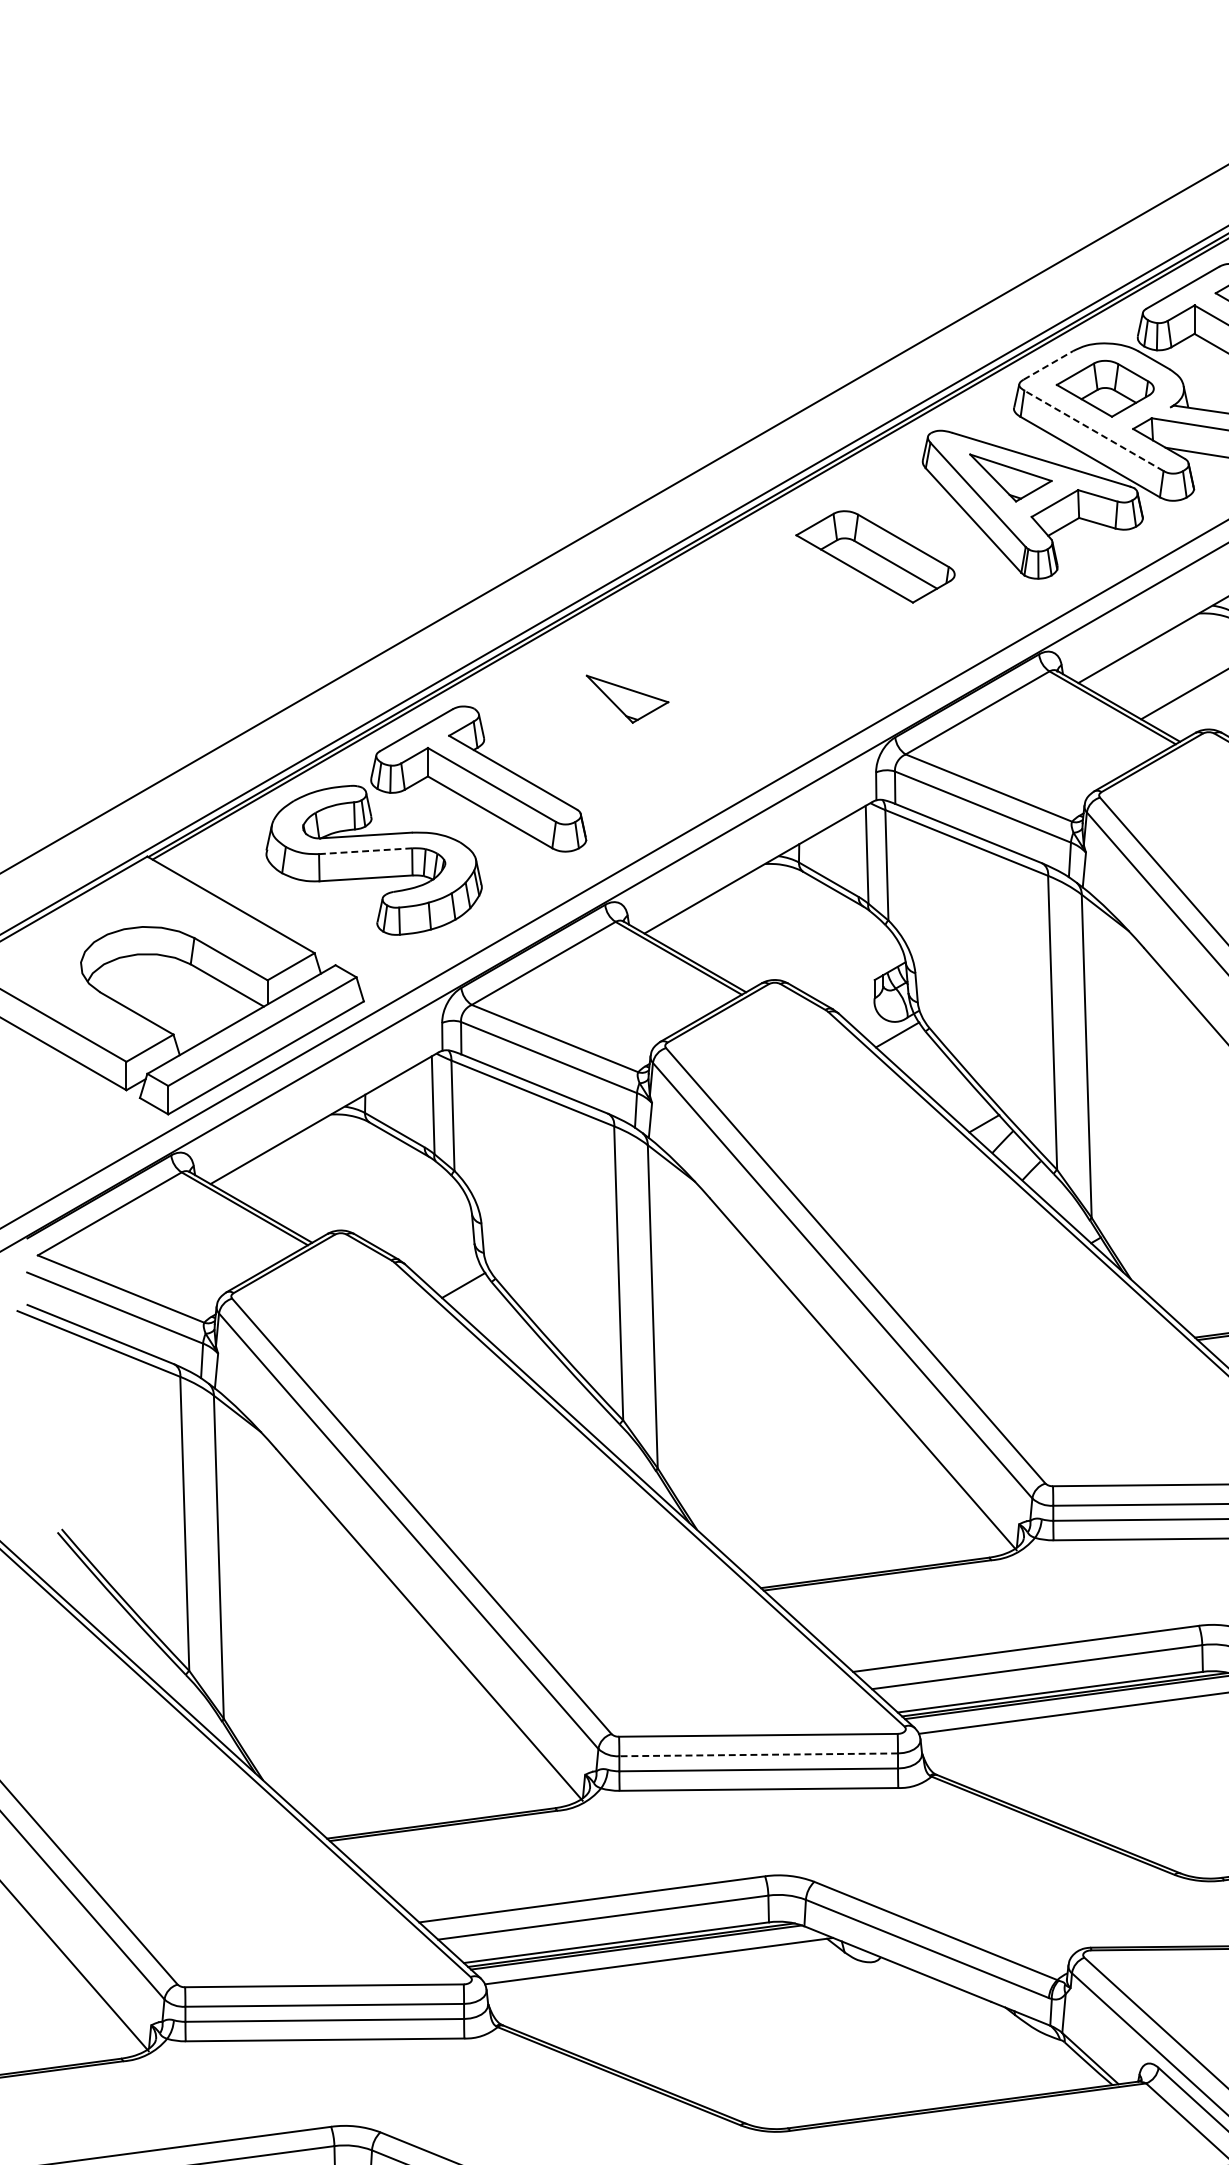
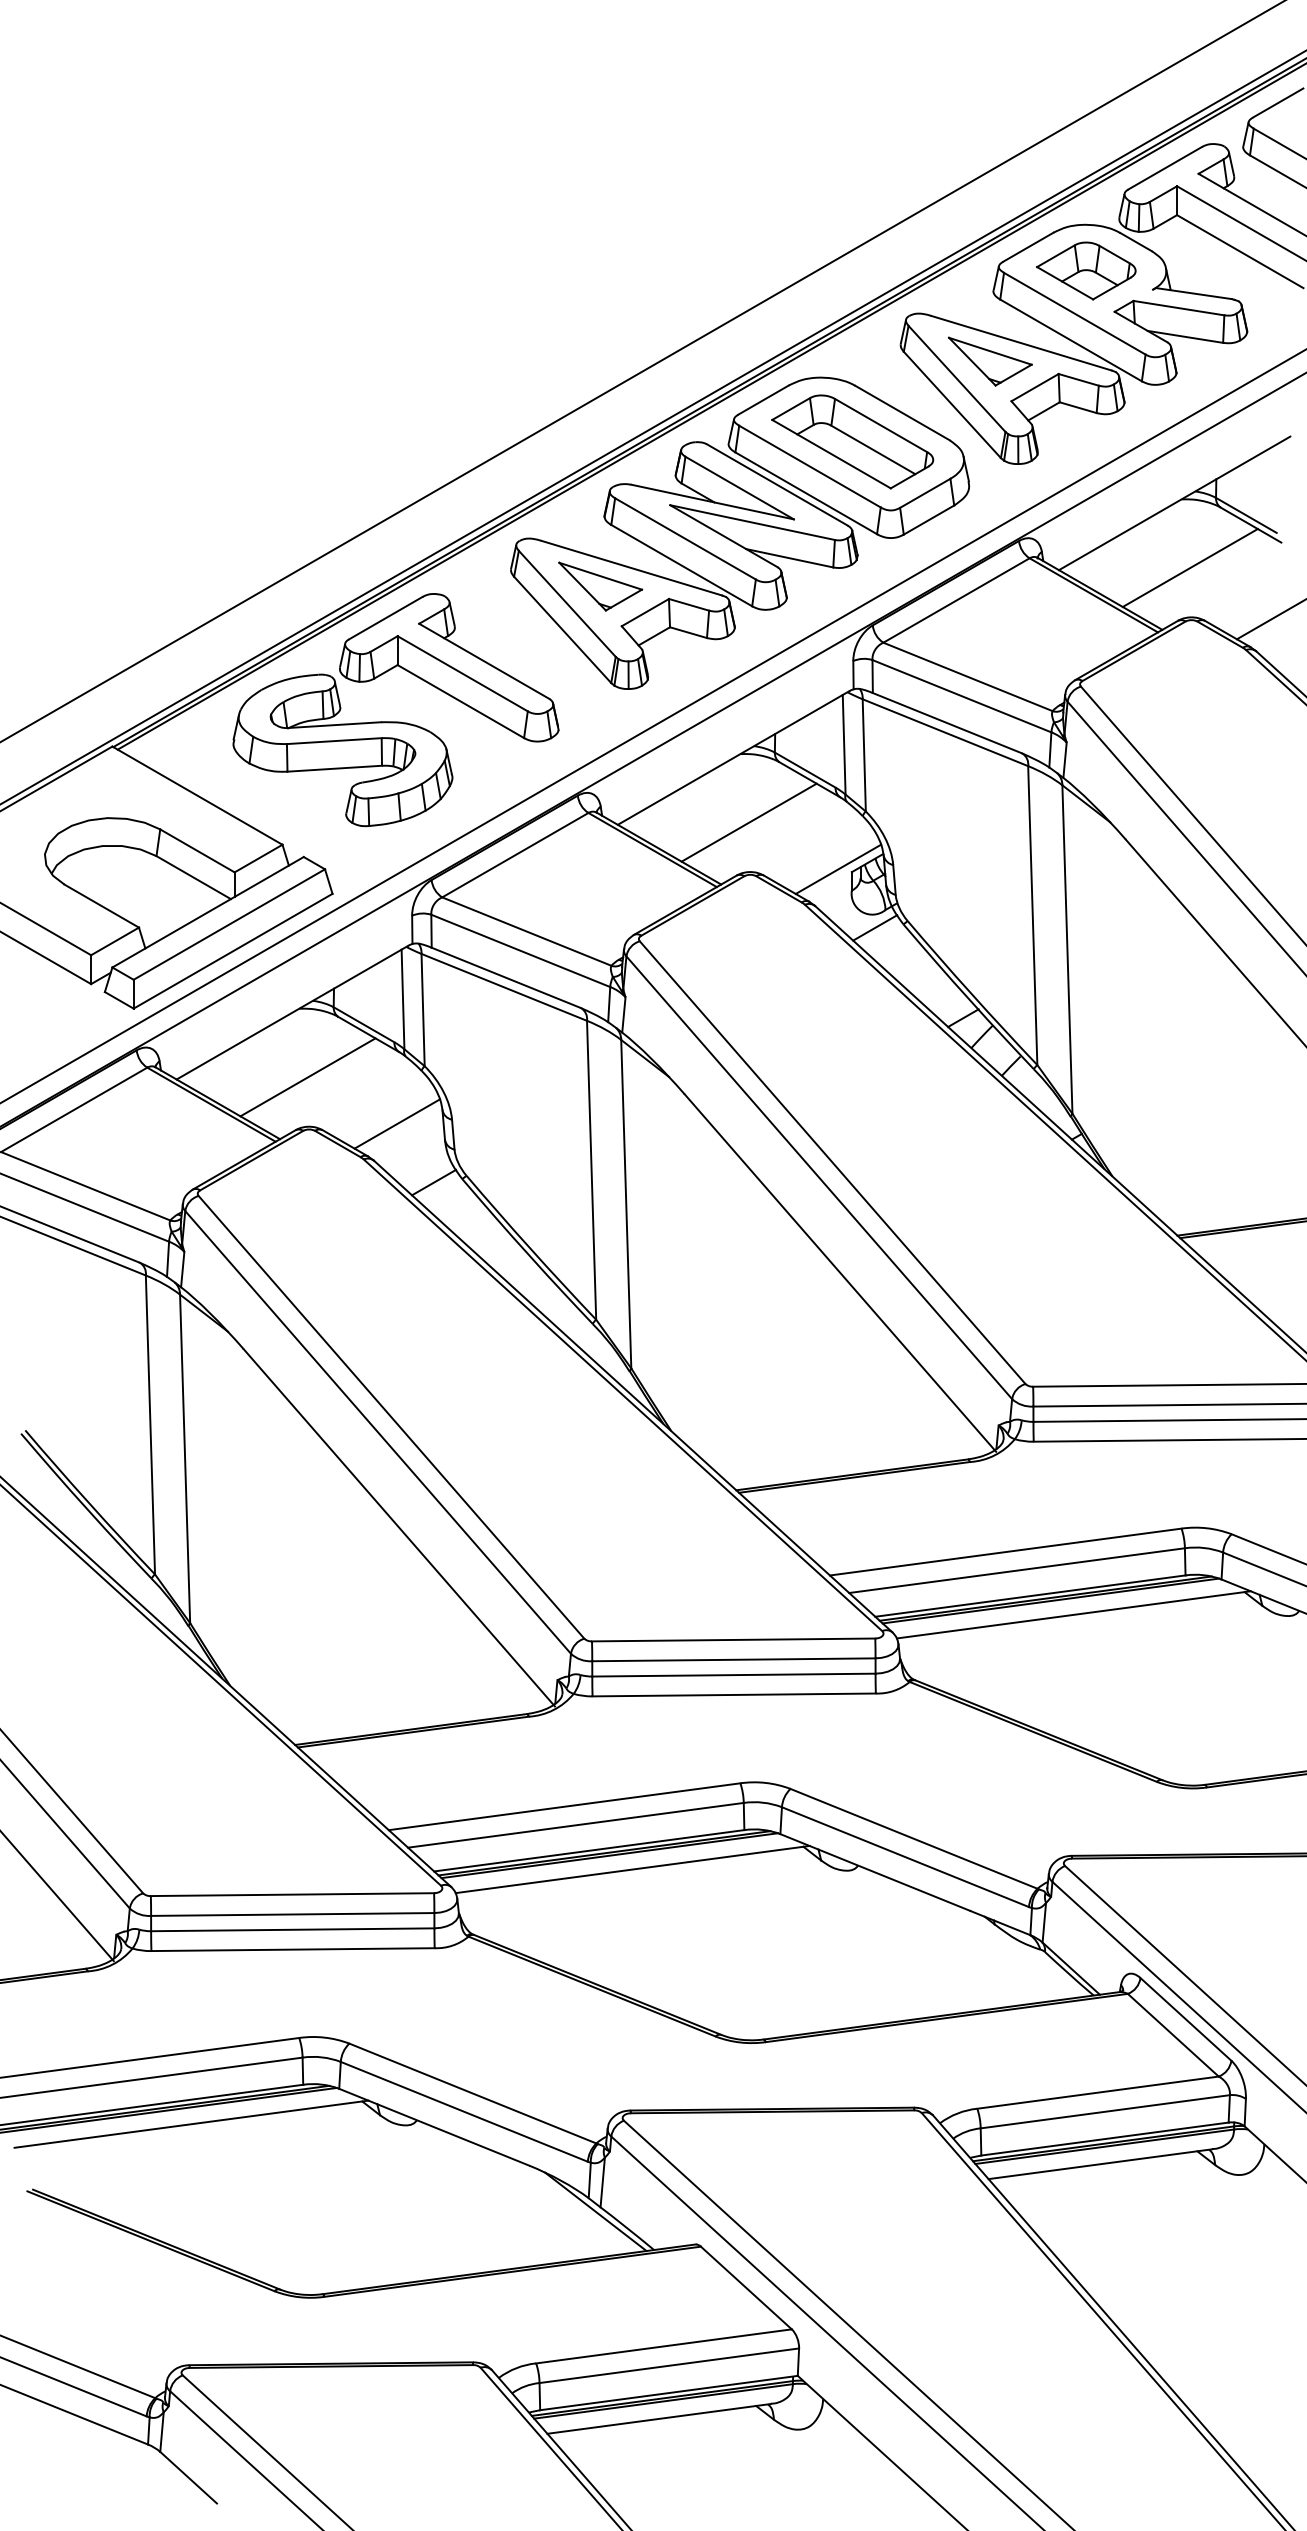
line: (1048, 364) -> (1028, 246), dashed -> solid
line: (1093, 430) -> (1074, 313), dashed -> solid
part: (764, 646) -> (739, 532), added
line: (364, 851) -> (333, 741), dashed -> solid
line: (773, 931) -> (748, 822), added
line: (861, 976) -> (838, 868), added
line: (339, 1182) -> (307, 1077), added
line: (426, 1227) -> (396, 1123), added
line: (758, 1754) -> (733, 1659), dashed -> solid

